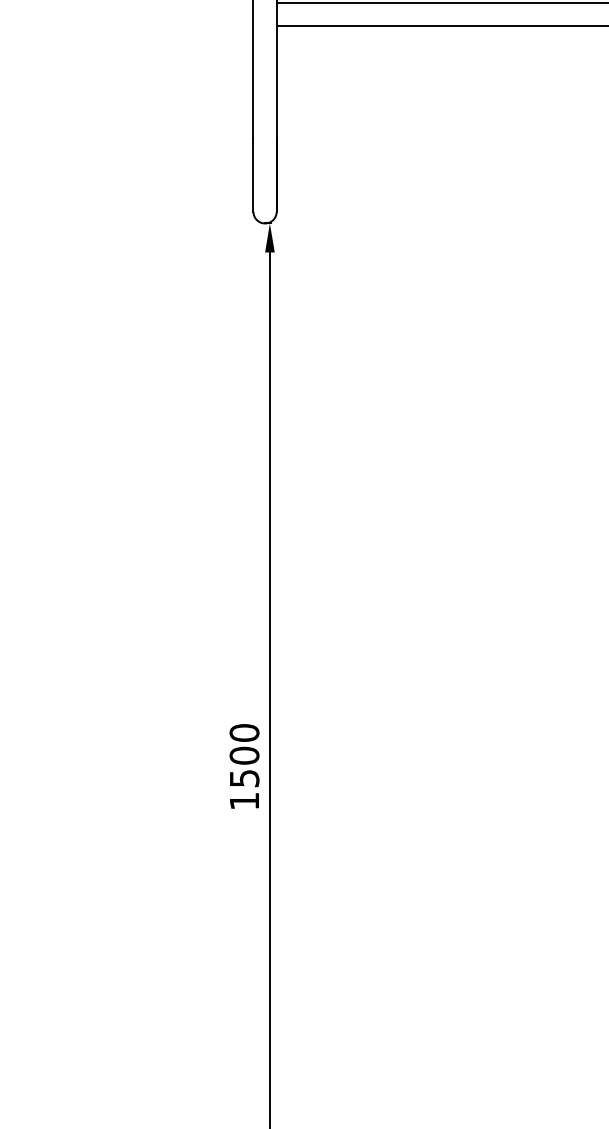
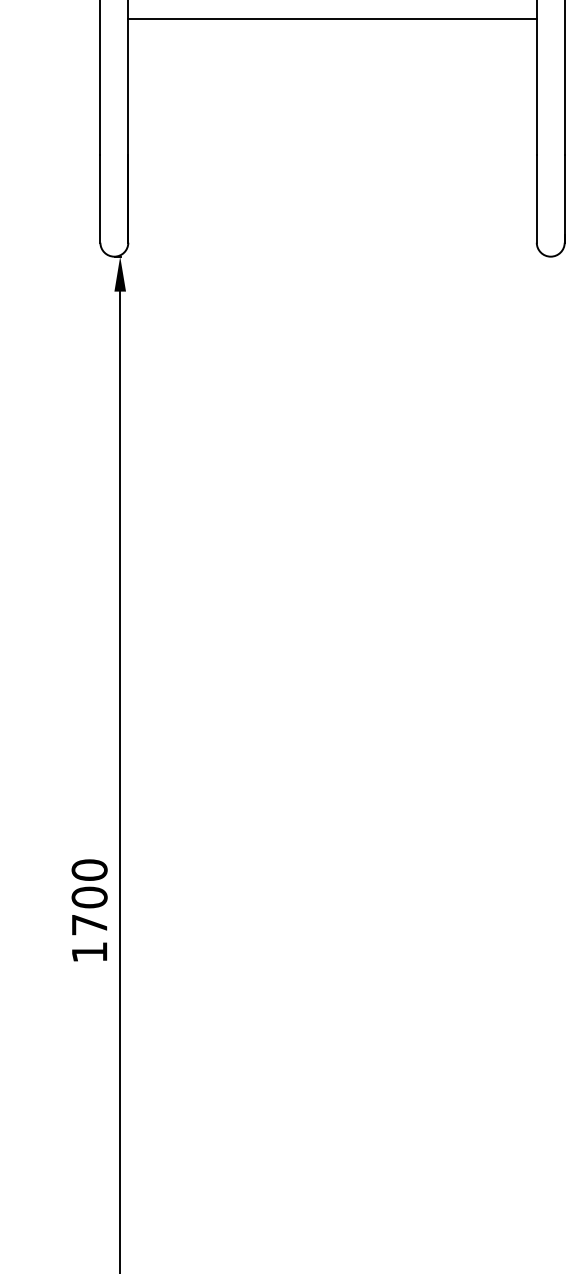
text: (244, 778) -> (89, 924), 1500 -> 1700

